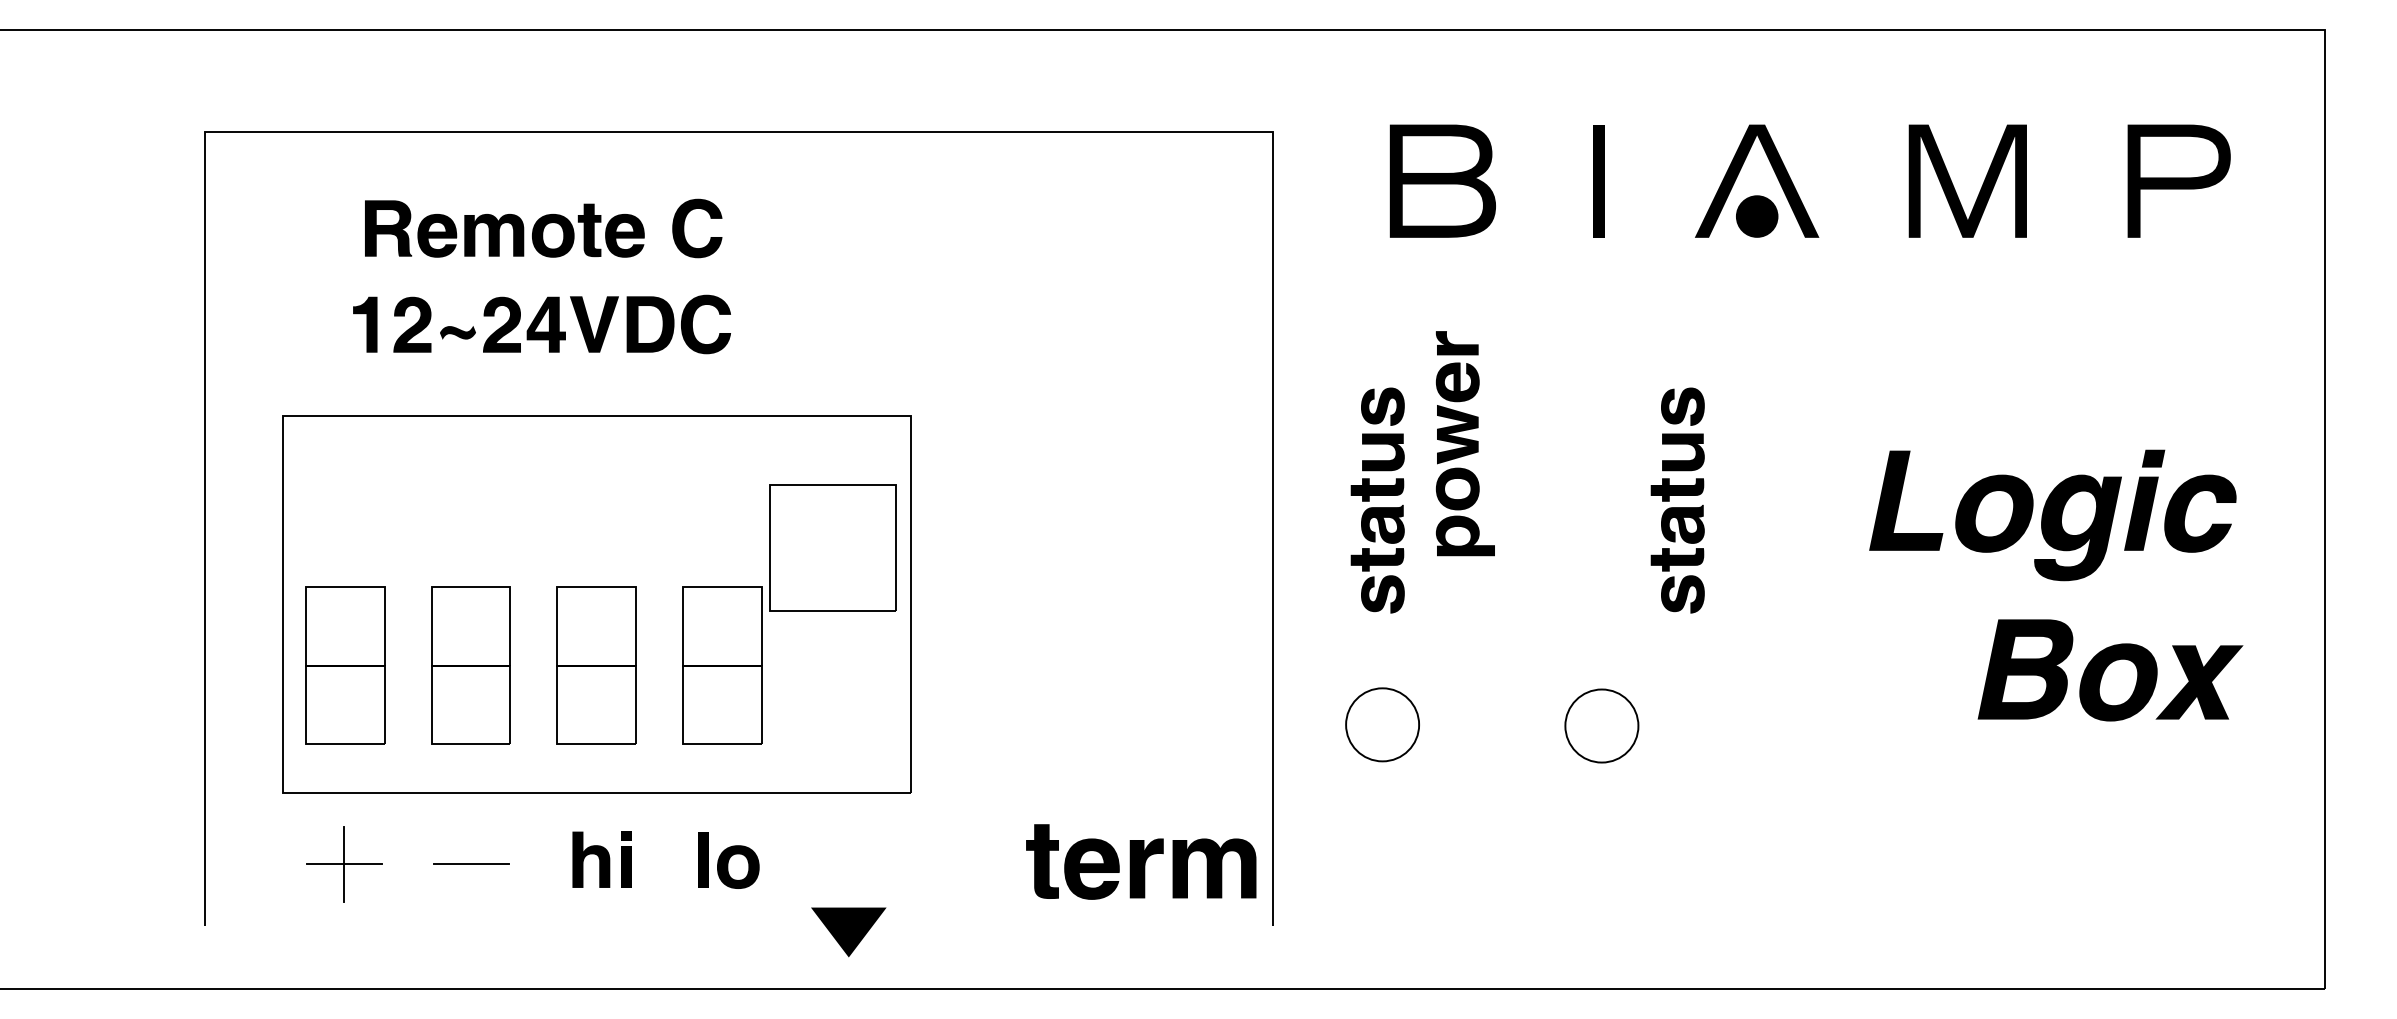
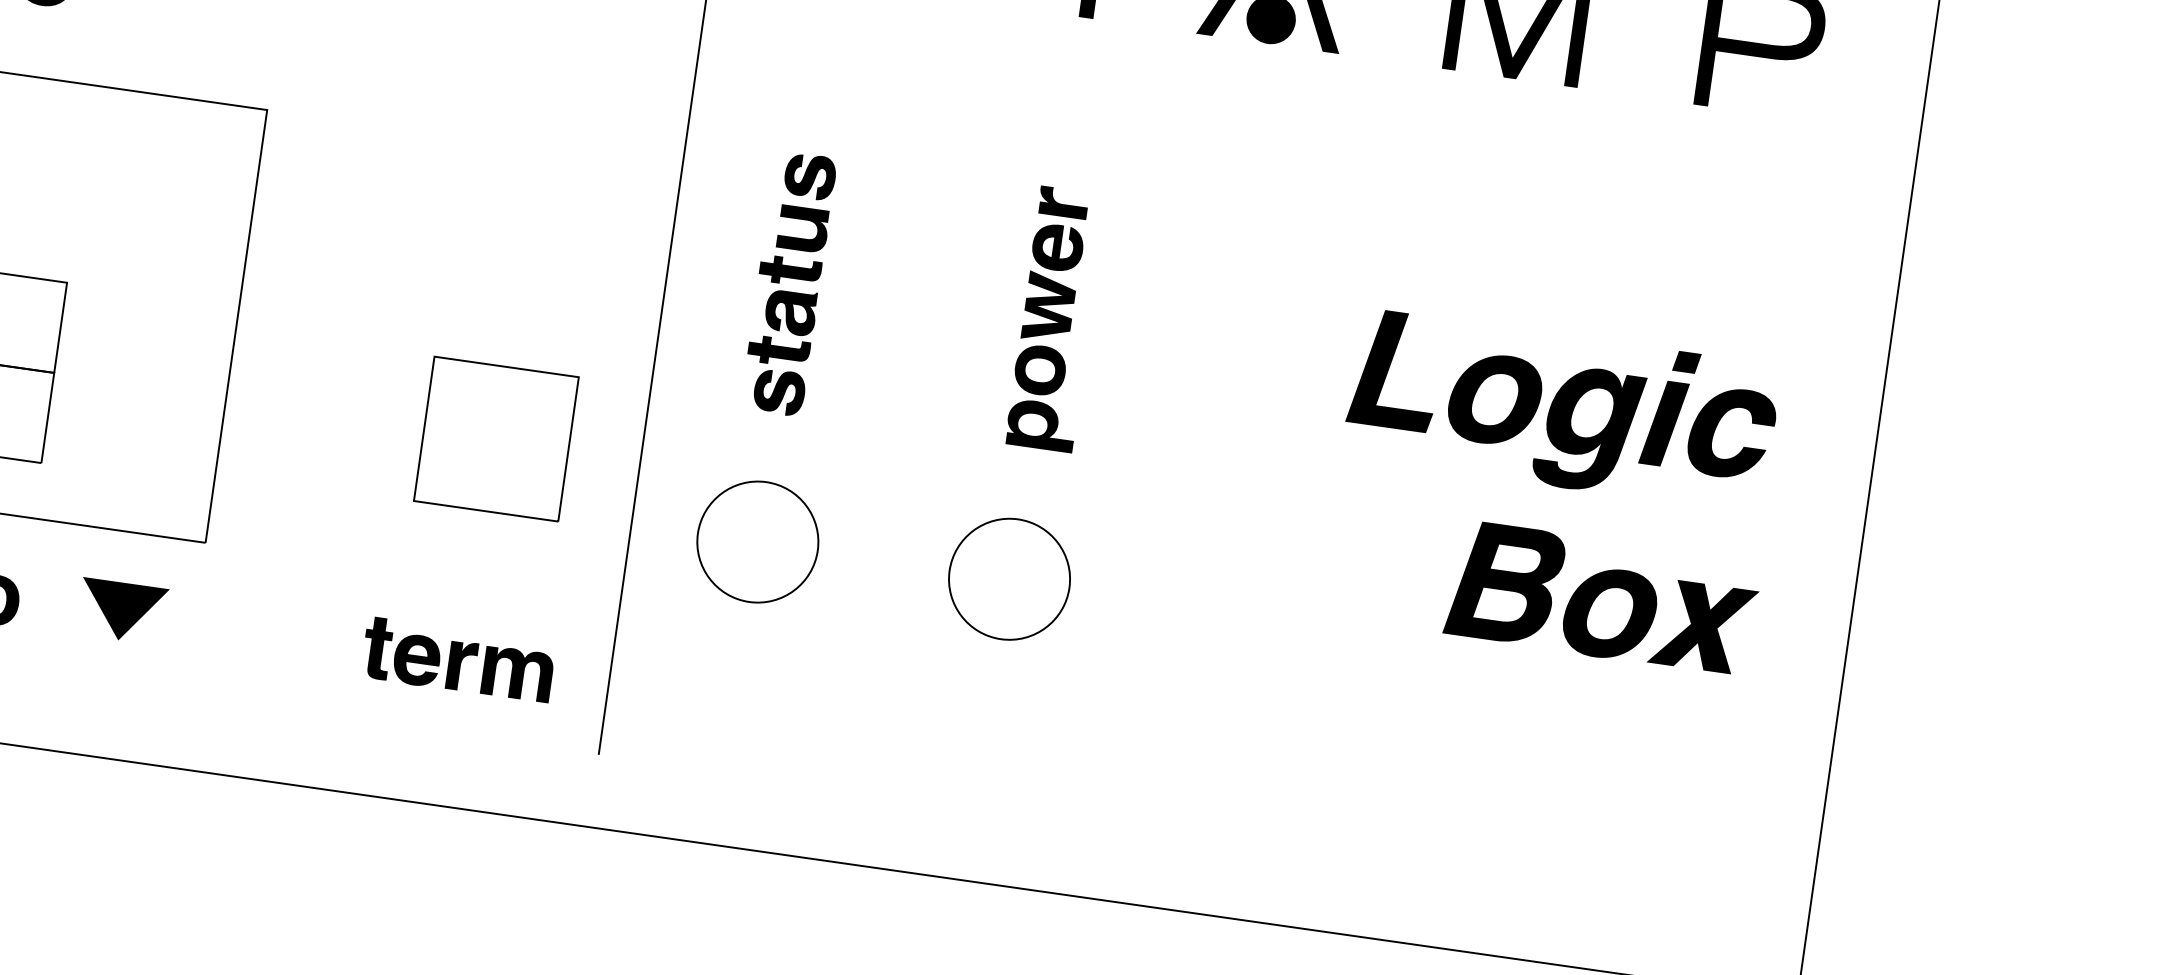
part: (1464, 443) -> (1055, 319), moved
part: (1677, 500) -> (1133, 332), removed
part: (832, 547) -> (495, 438), moved
circle: (1382, 724) -> (757, 541), size x1.43
circle: (1601, 725) -> (1009, 578), size x1.43
part: (1141, 861) -> (458, 659), size x0.71
part: (848, 932) -> (122, 611), moved

